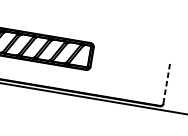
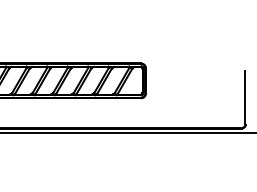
line: (166, 82) -> (245, 97), dashed -> solid

